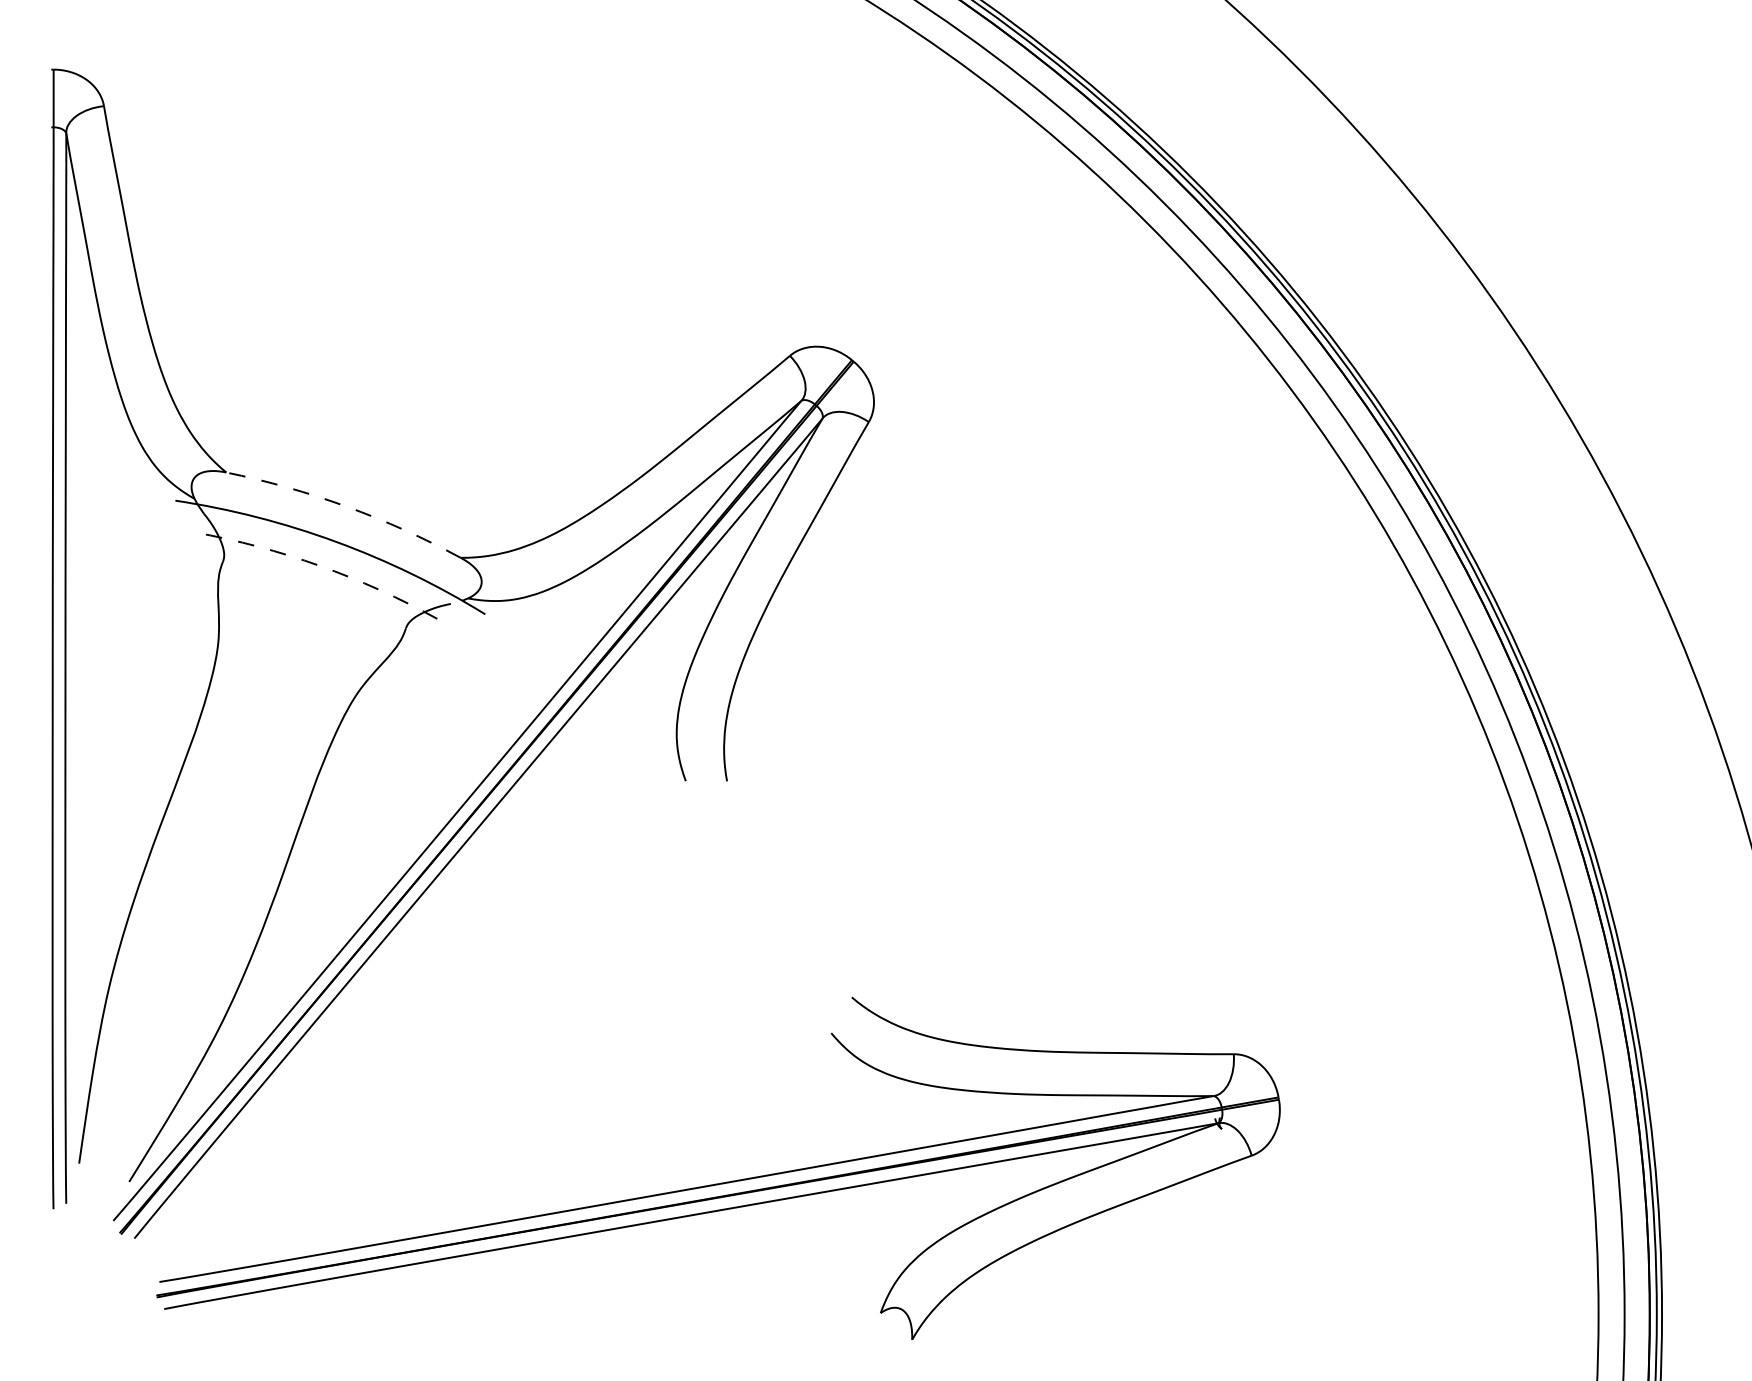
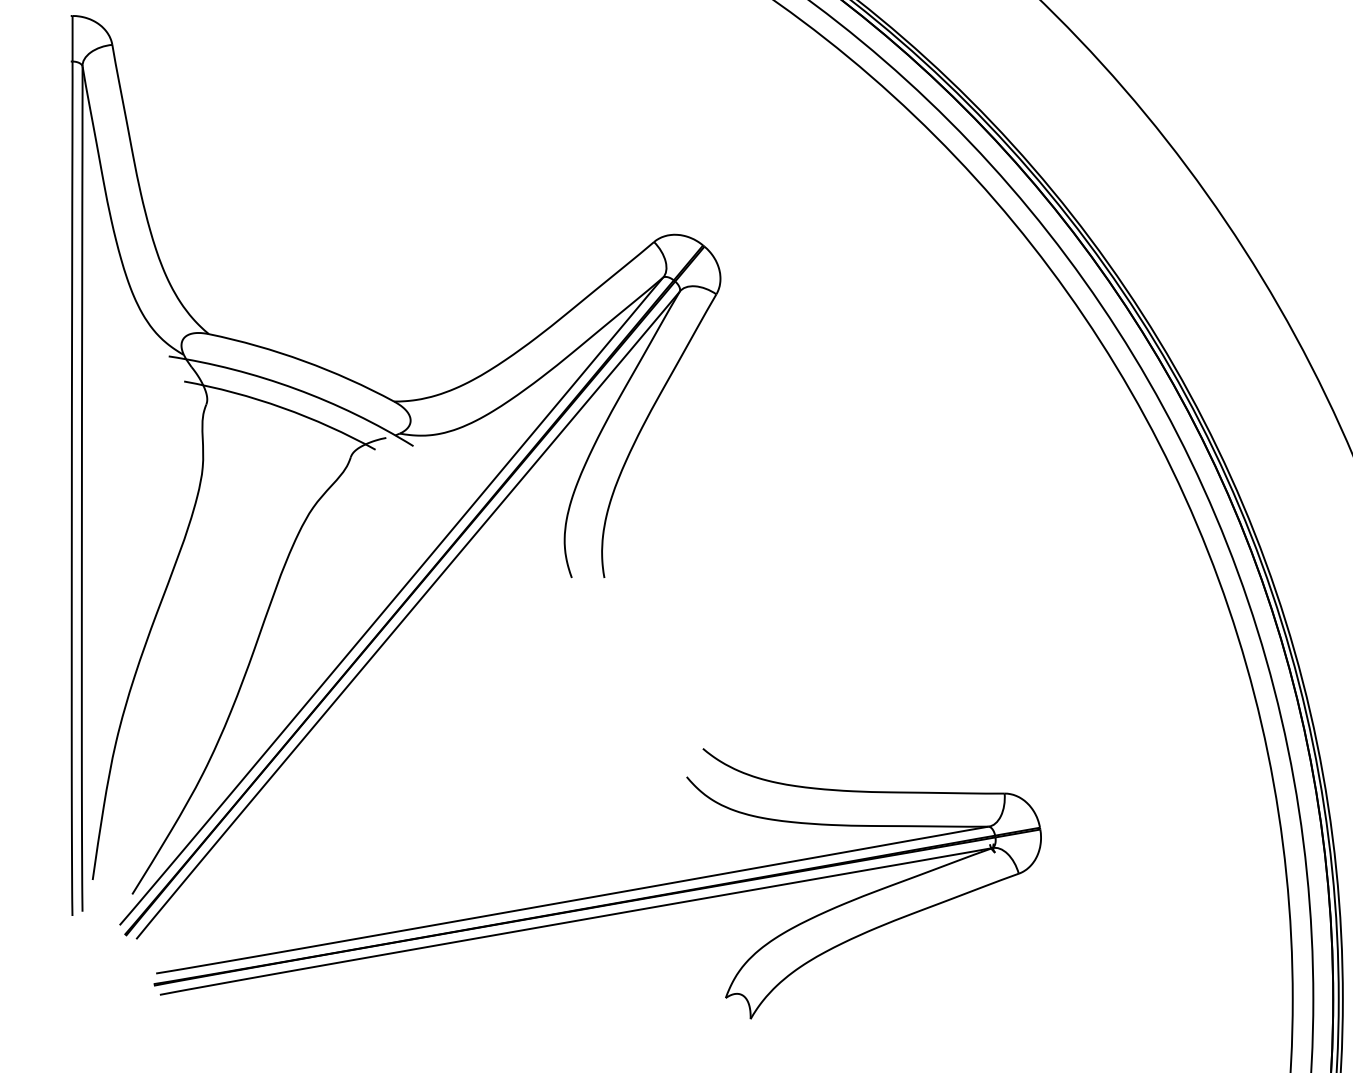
arc: (346, 506) -> (303, 361), dashed -> solid
arc: (319, 565) -> (282, 407), dashed -> solid

